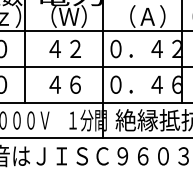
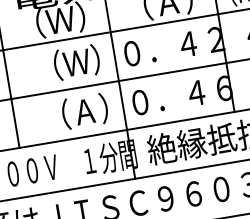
text: (70, 48) -> (69, 63), ４２ -> （Ｗ）
text: (70, 84) -> (78, 112), ４６ -> （Ａ）

